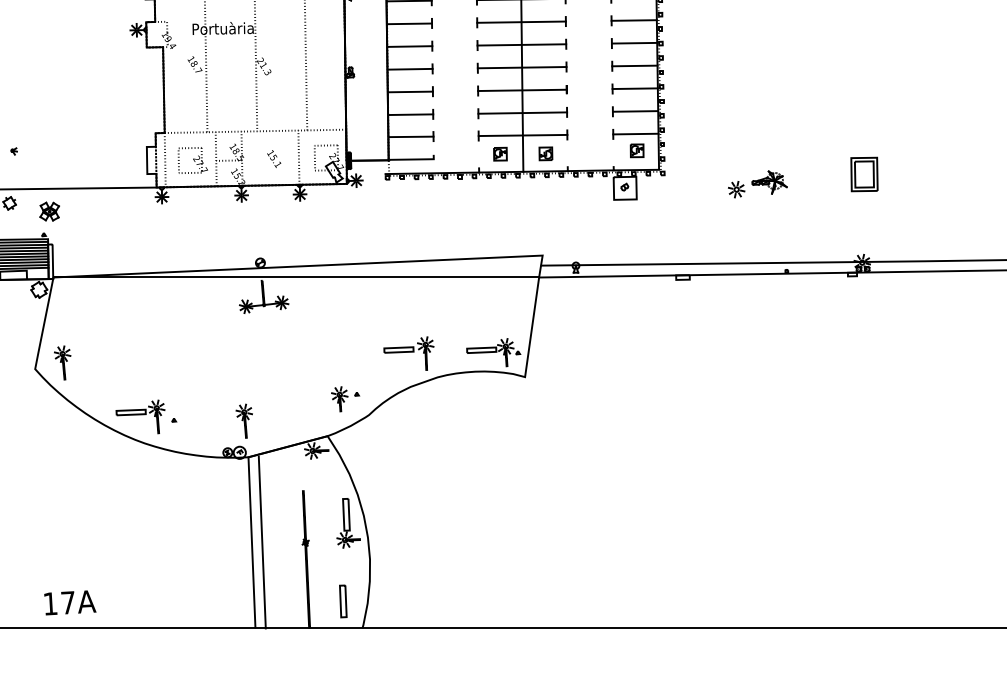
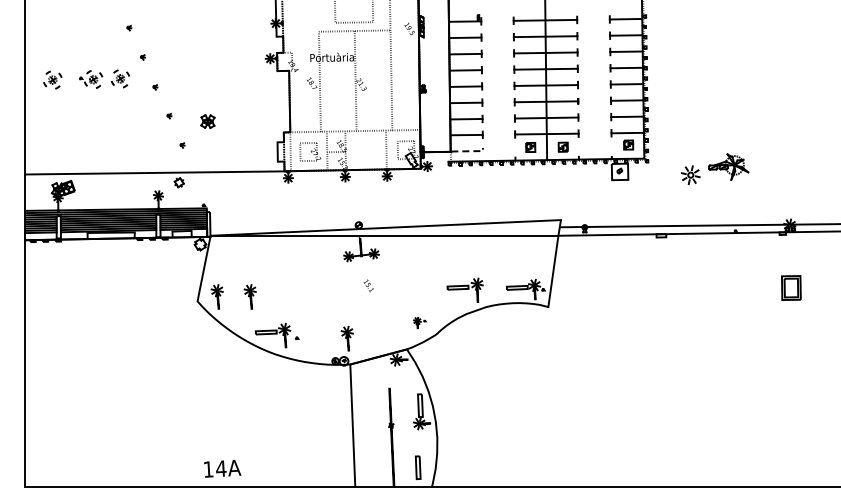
text: (273, 158) -> (368, 285), moved
line: (416, 159) -> (470, 151), solid -> dashed
part: (864, 173) -> (791, 287), moved
part: (757, 183) -> (714, 168), size x1.6
part: (49, 211) -> (207, 121), moved
part: (107, 362) -> (249, 296), added
part: (345, 398) -> (419, 322), size x0.6
line: (261, 542) -> (359, 425), removed
text: (68, 602) -> (221, 468), 17A -> 14A

